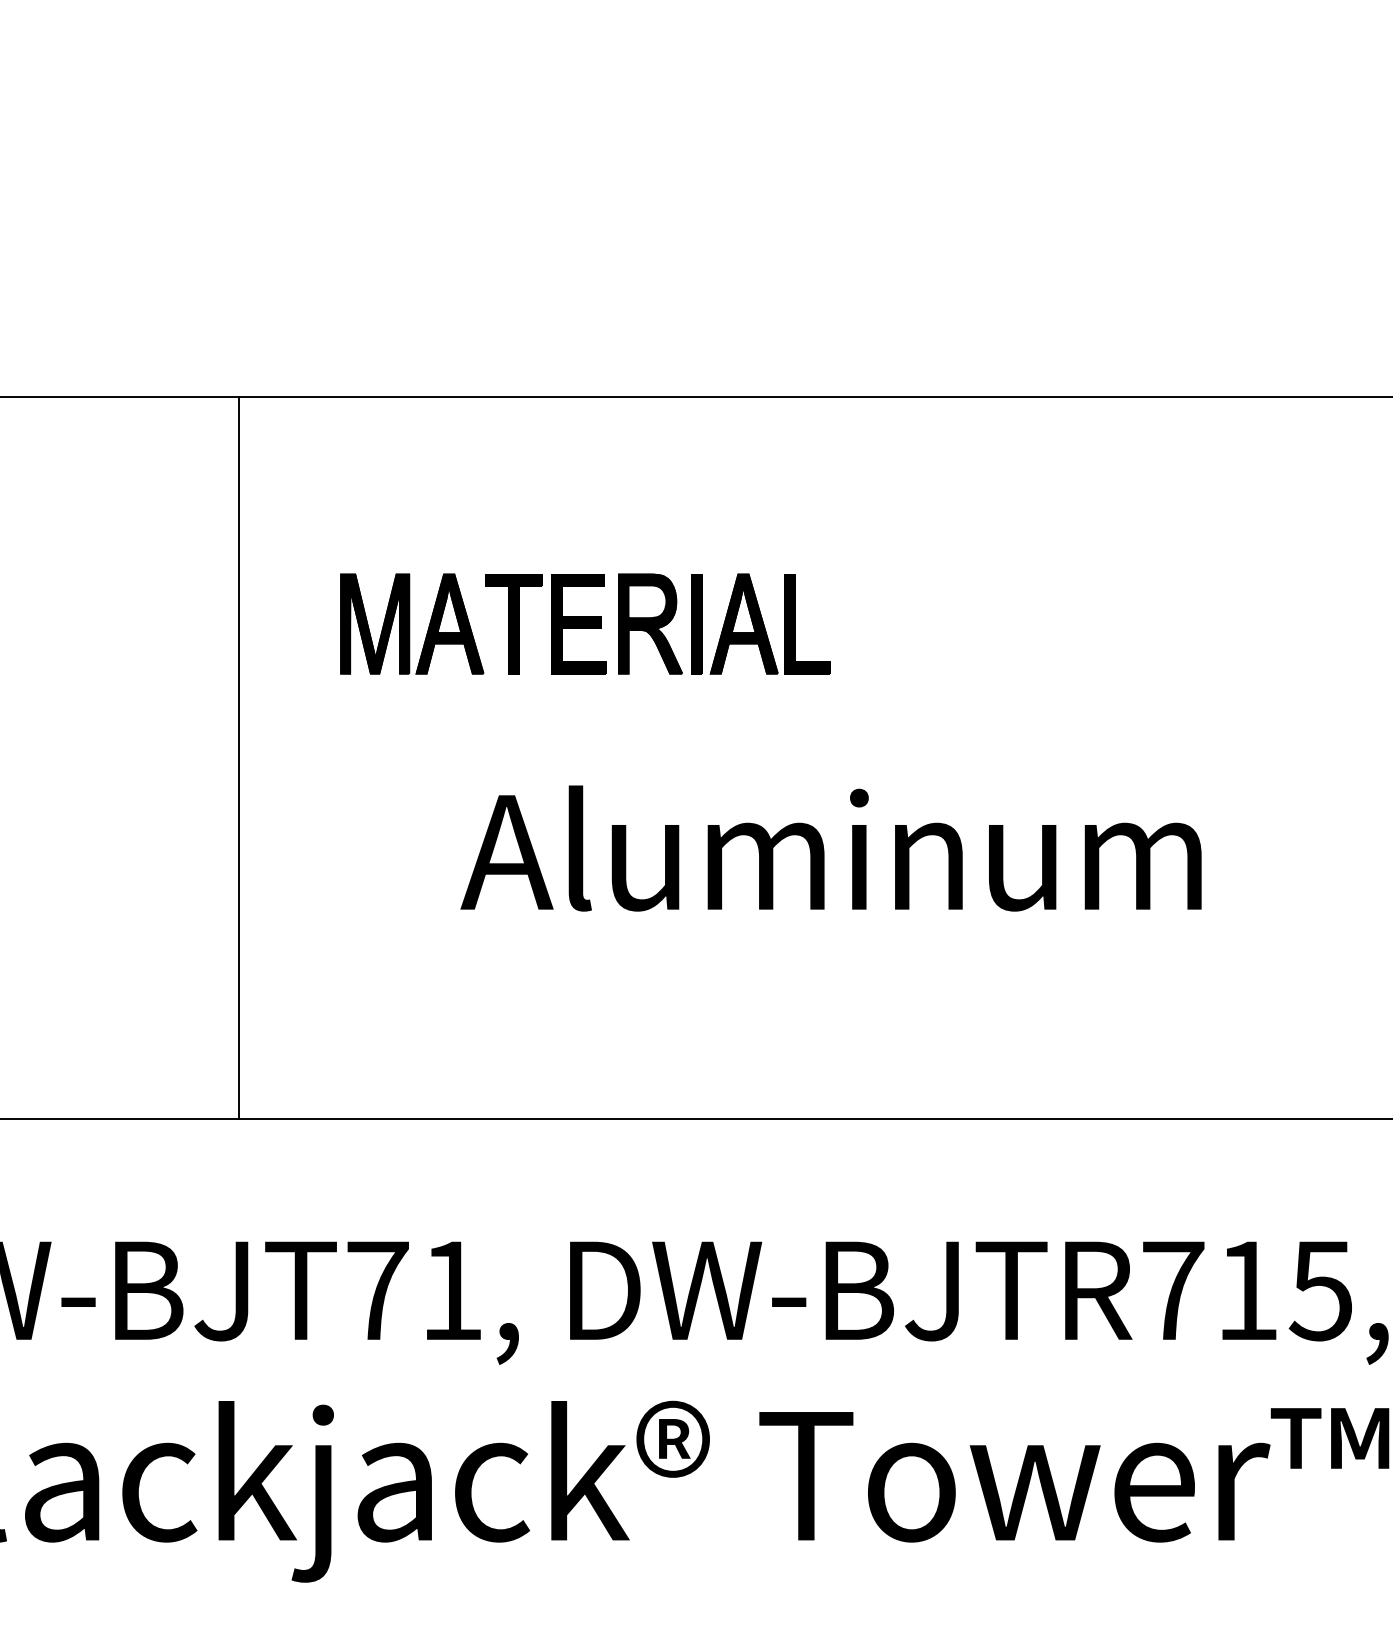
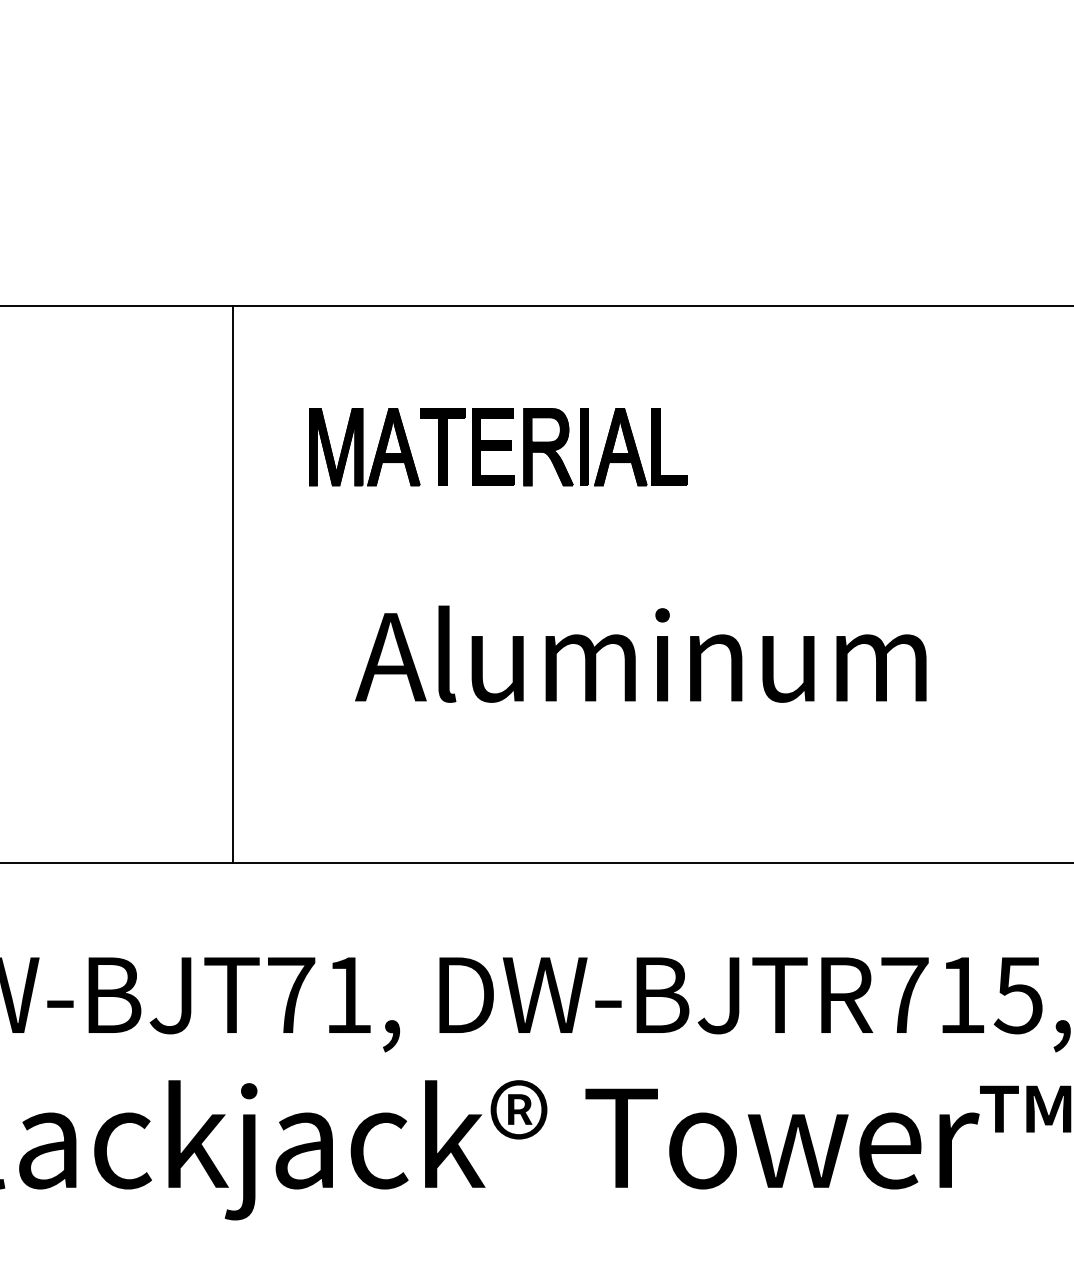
part: (585, 624) -> (498, 447), moved
line: (239, 756) -> (233, 583), moved

